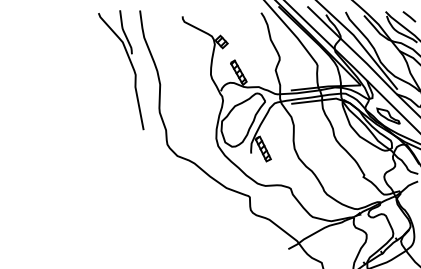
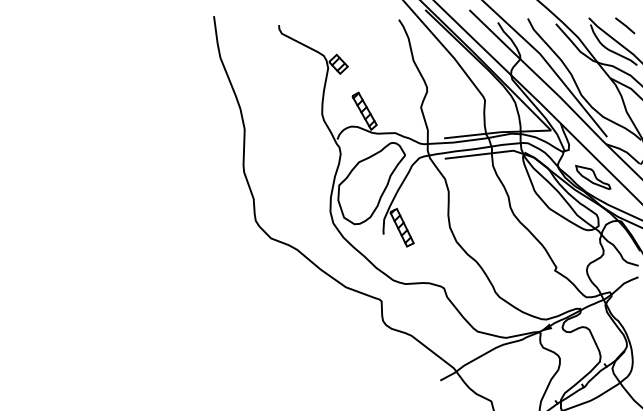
part: (131, 66) -> (200, 101), removed

